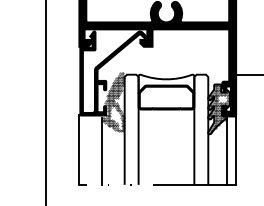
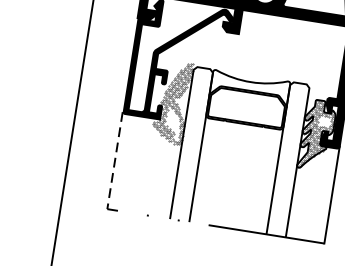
line: (79, 150) -> (115, 161), solid -> dashed
line: (226, 150) -> (318, 193), removed
line: (101, 151) -> (145, 167), removed

